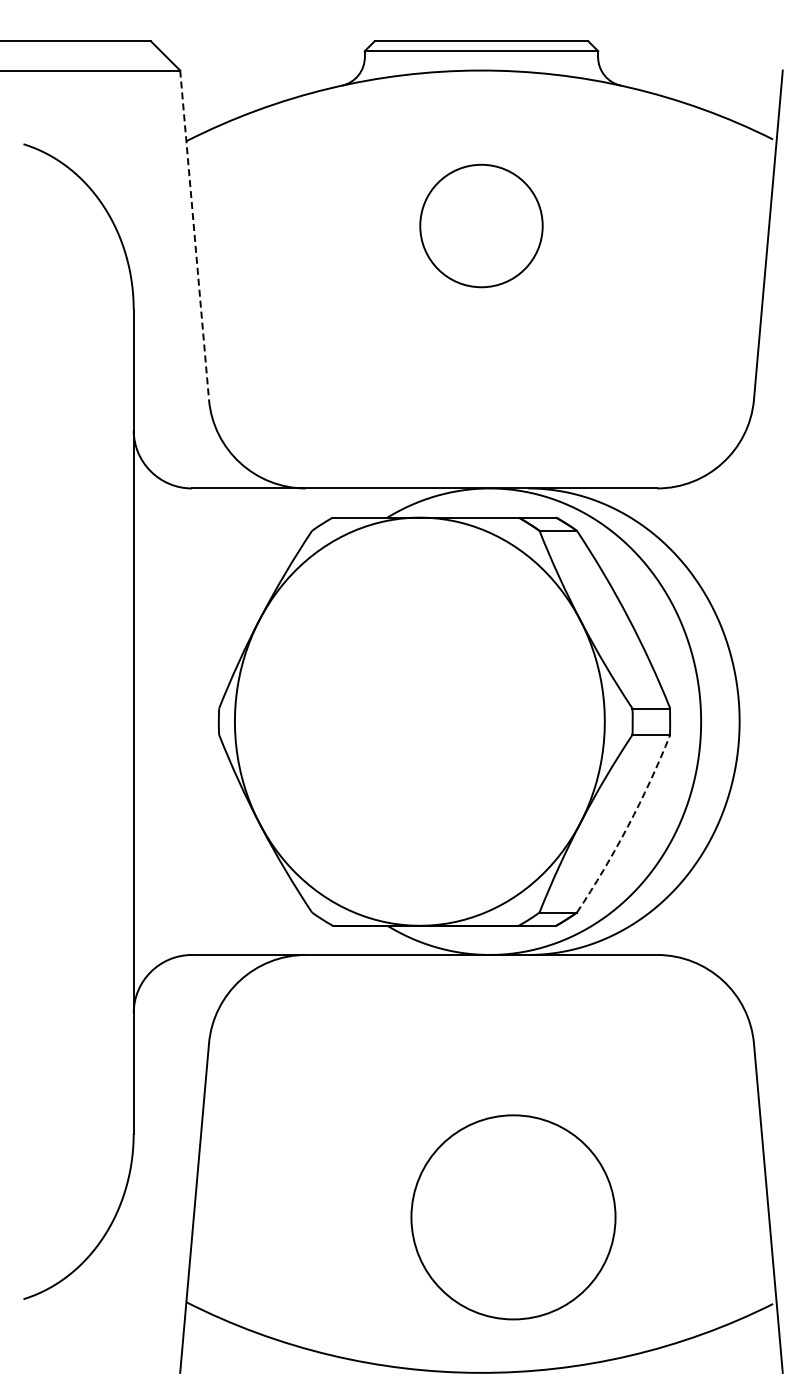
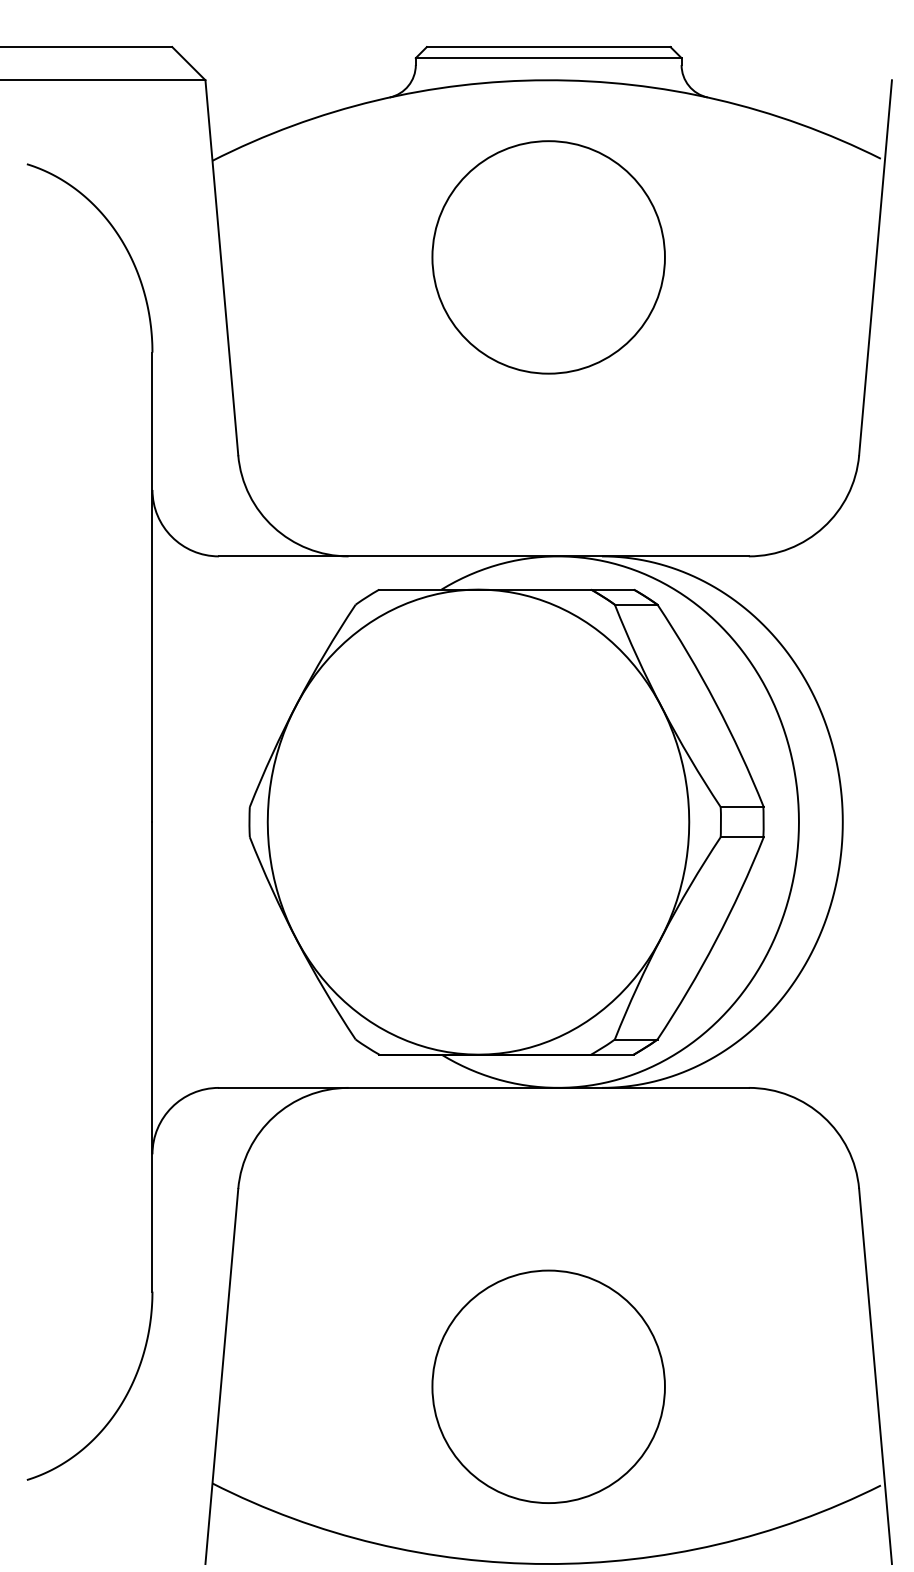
circle: (481, 225) -> (548, 256), size x1.67
line: (194, 235) -> (221, 268), dashed -> solid
arc: (628, 826) -> (716, 941), dashed -> solid
circle: (513, 1217) -> (548, 1386), moved

